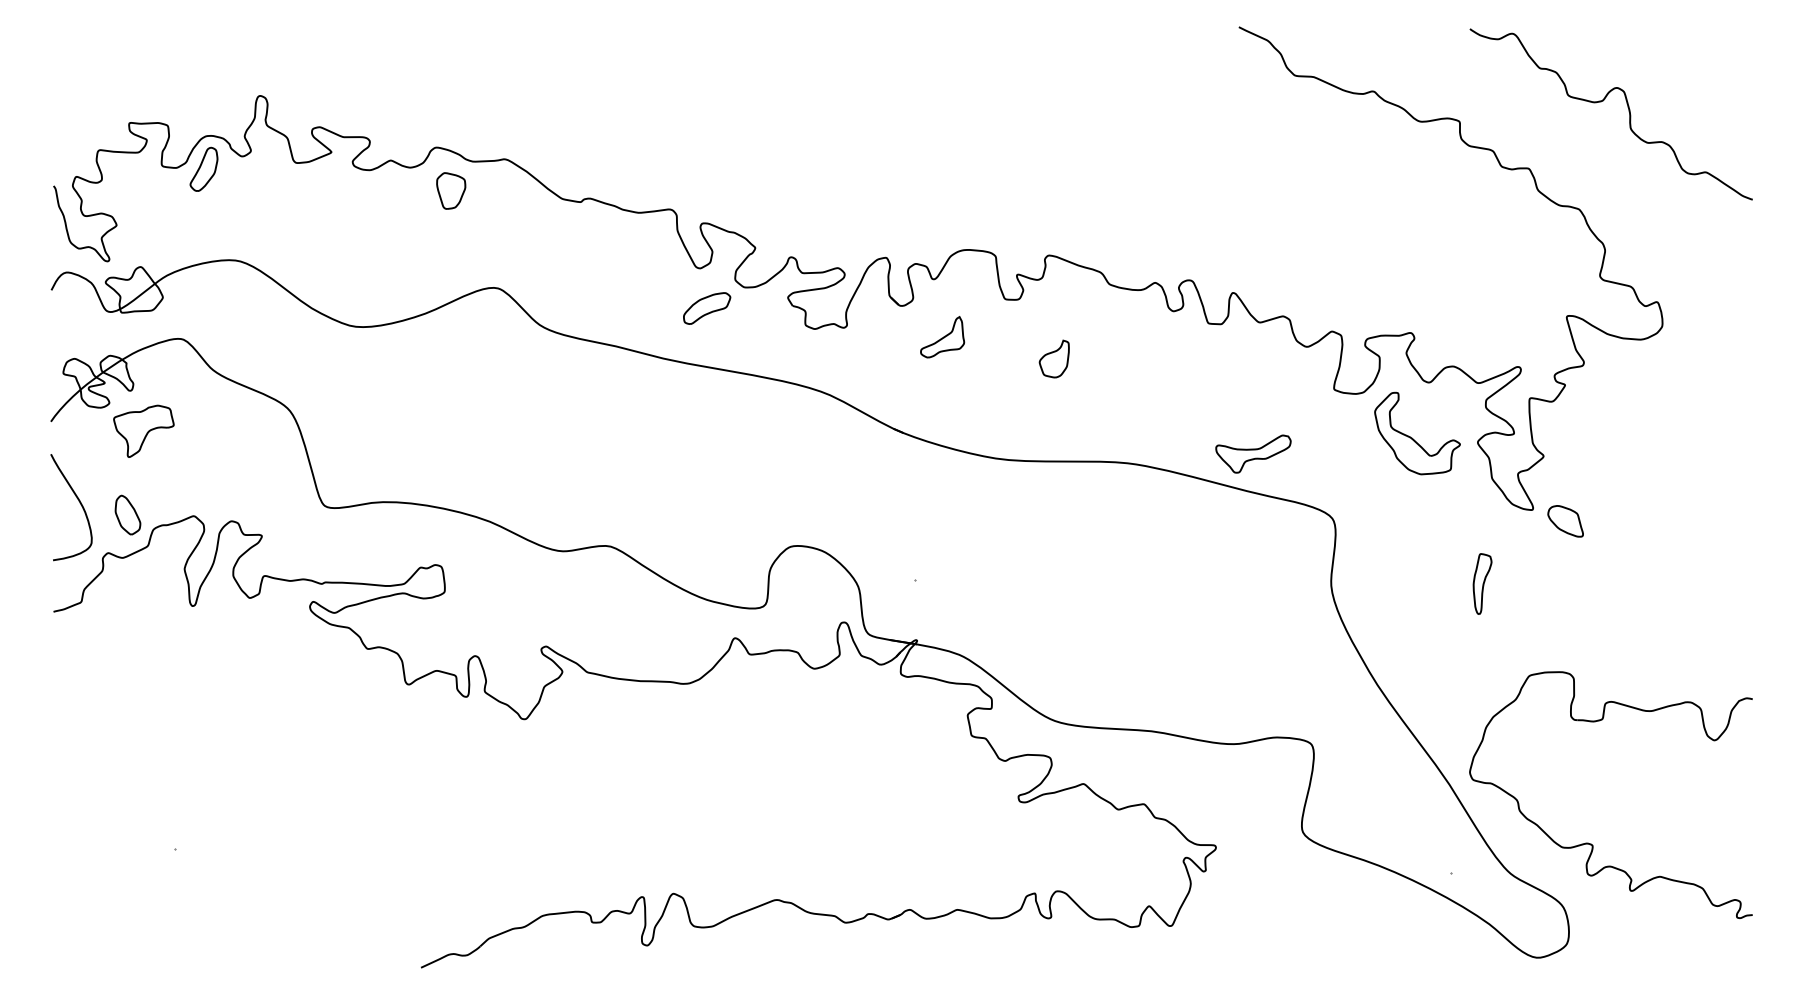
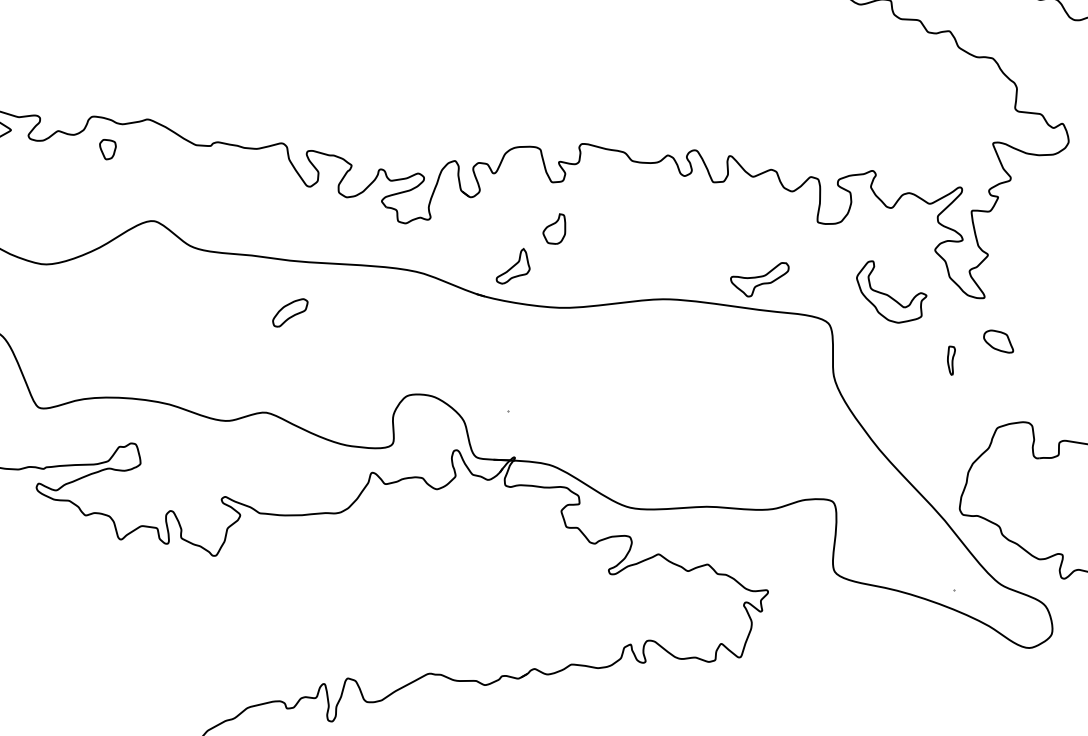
part: (451, 190) -> (108, 148), size x0.7
part: (707, 308) -> (290, 312), moved
part: (942, 337) -> (512, 266), moved
part: (1053, 358) -> (553, 229), moved
part: (1412, 437) -> (888, 294), moved
part: (1565, 521) -> (998, 342), moved
part: (1482, 583) -> (951, 360), size x0.6

